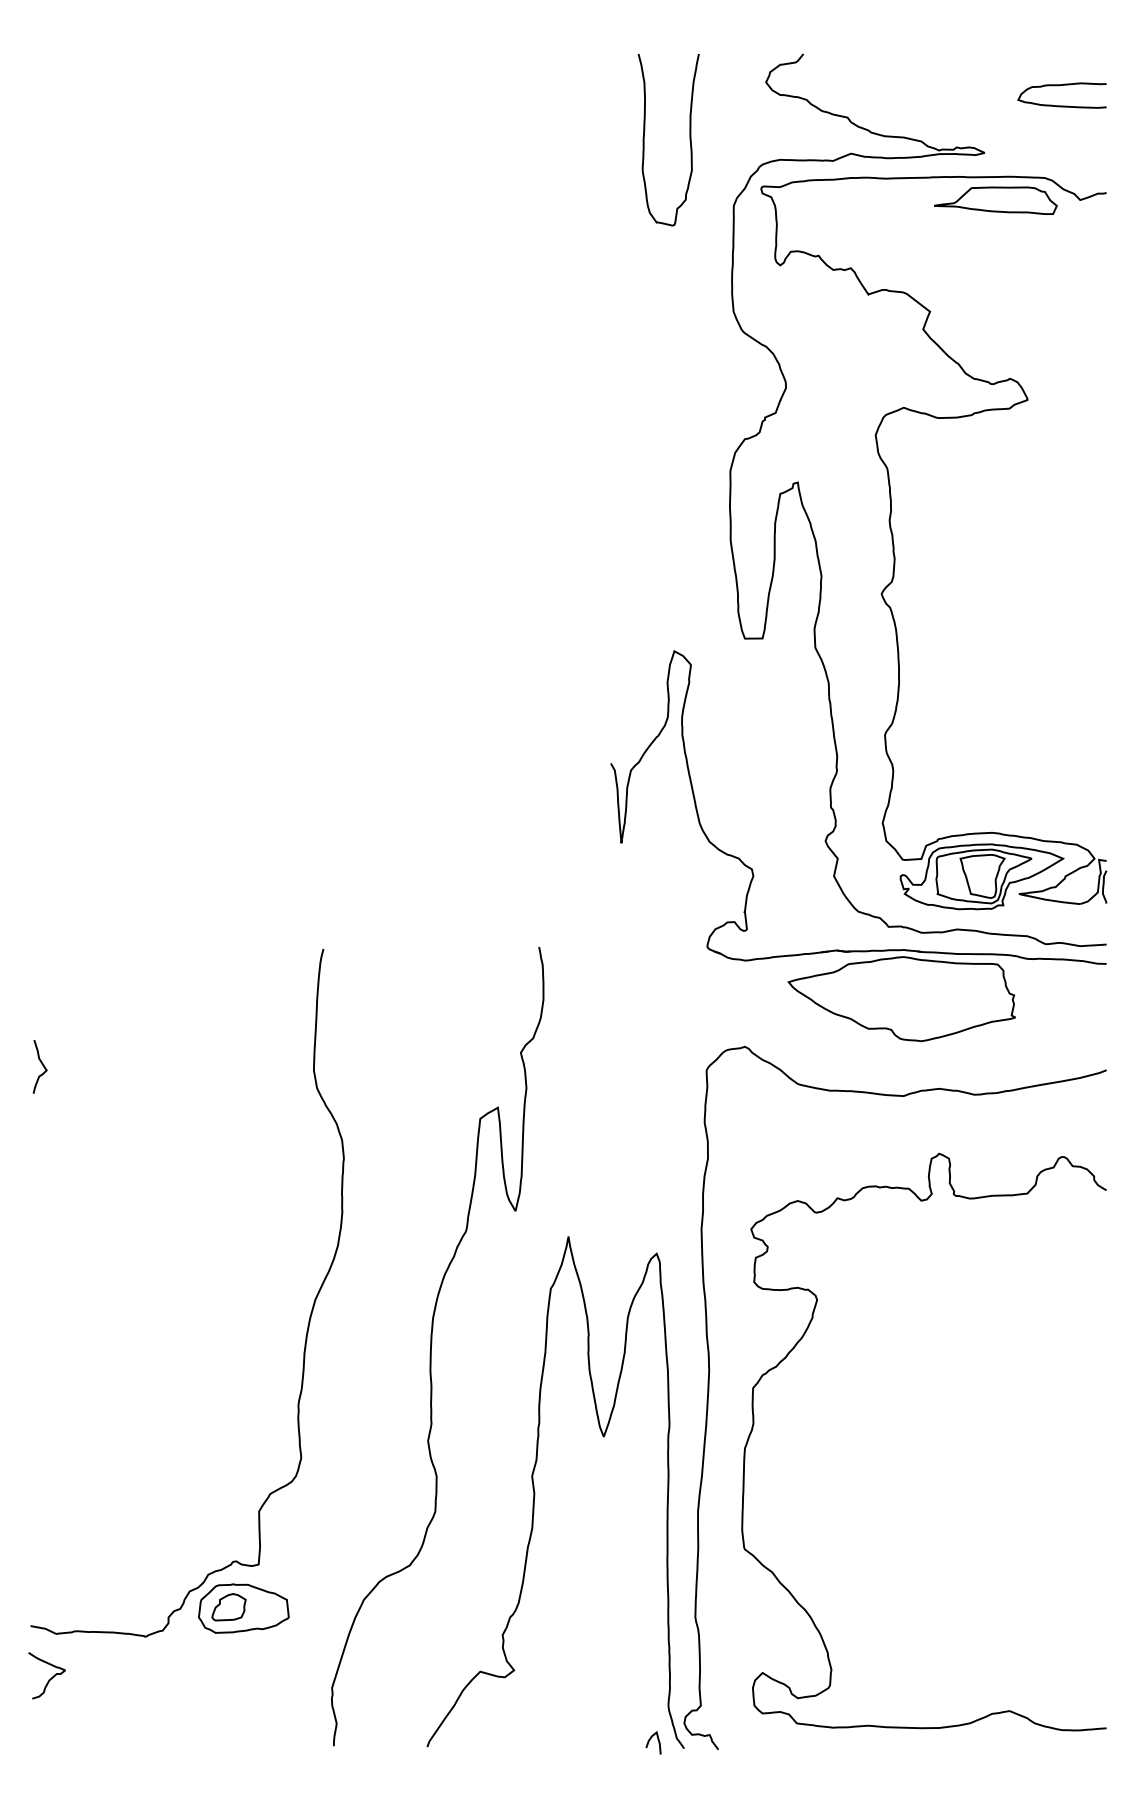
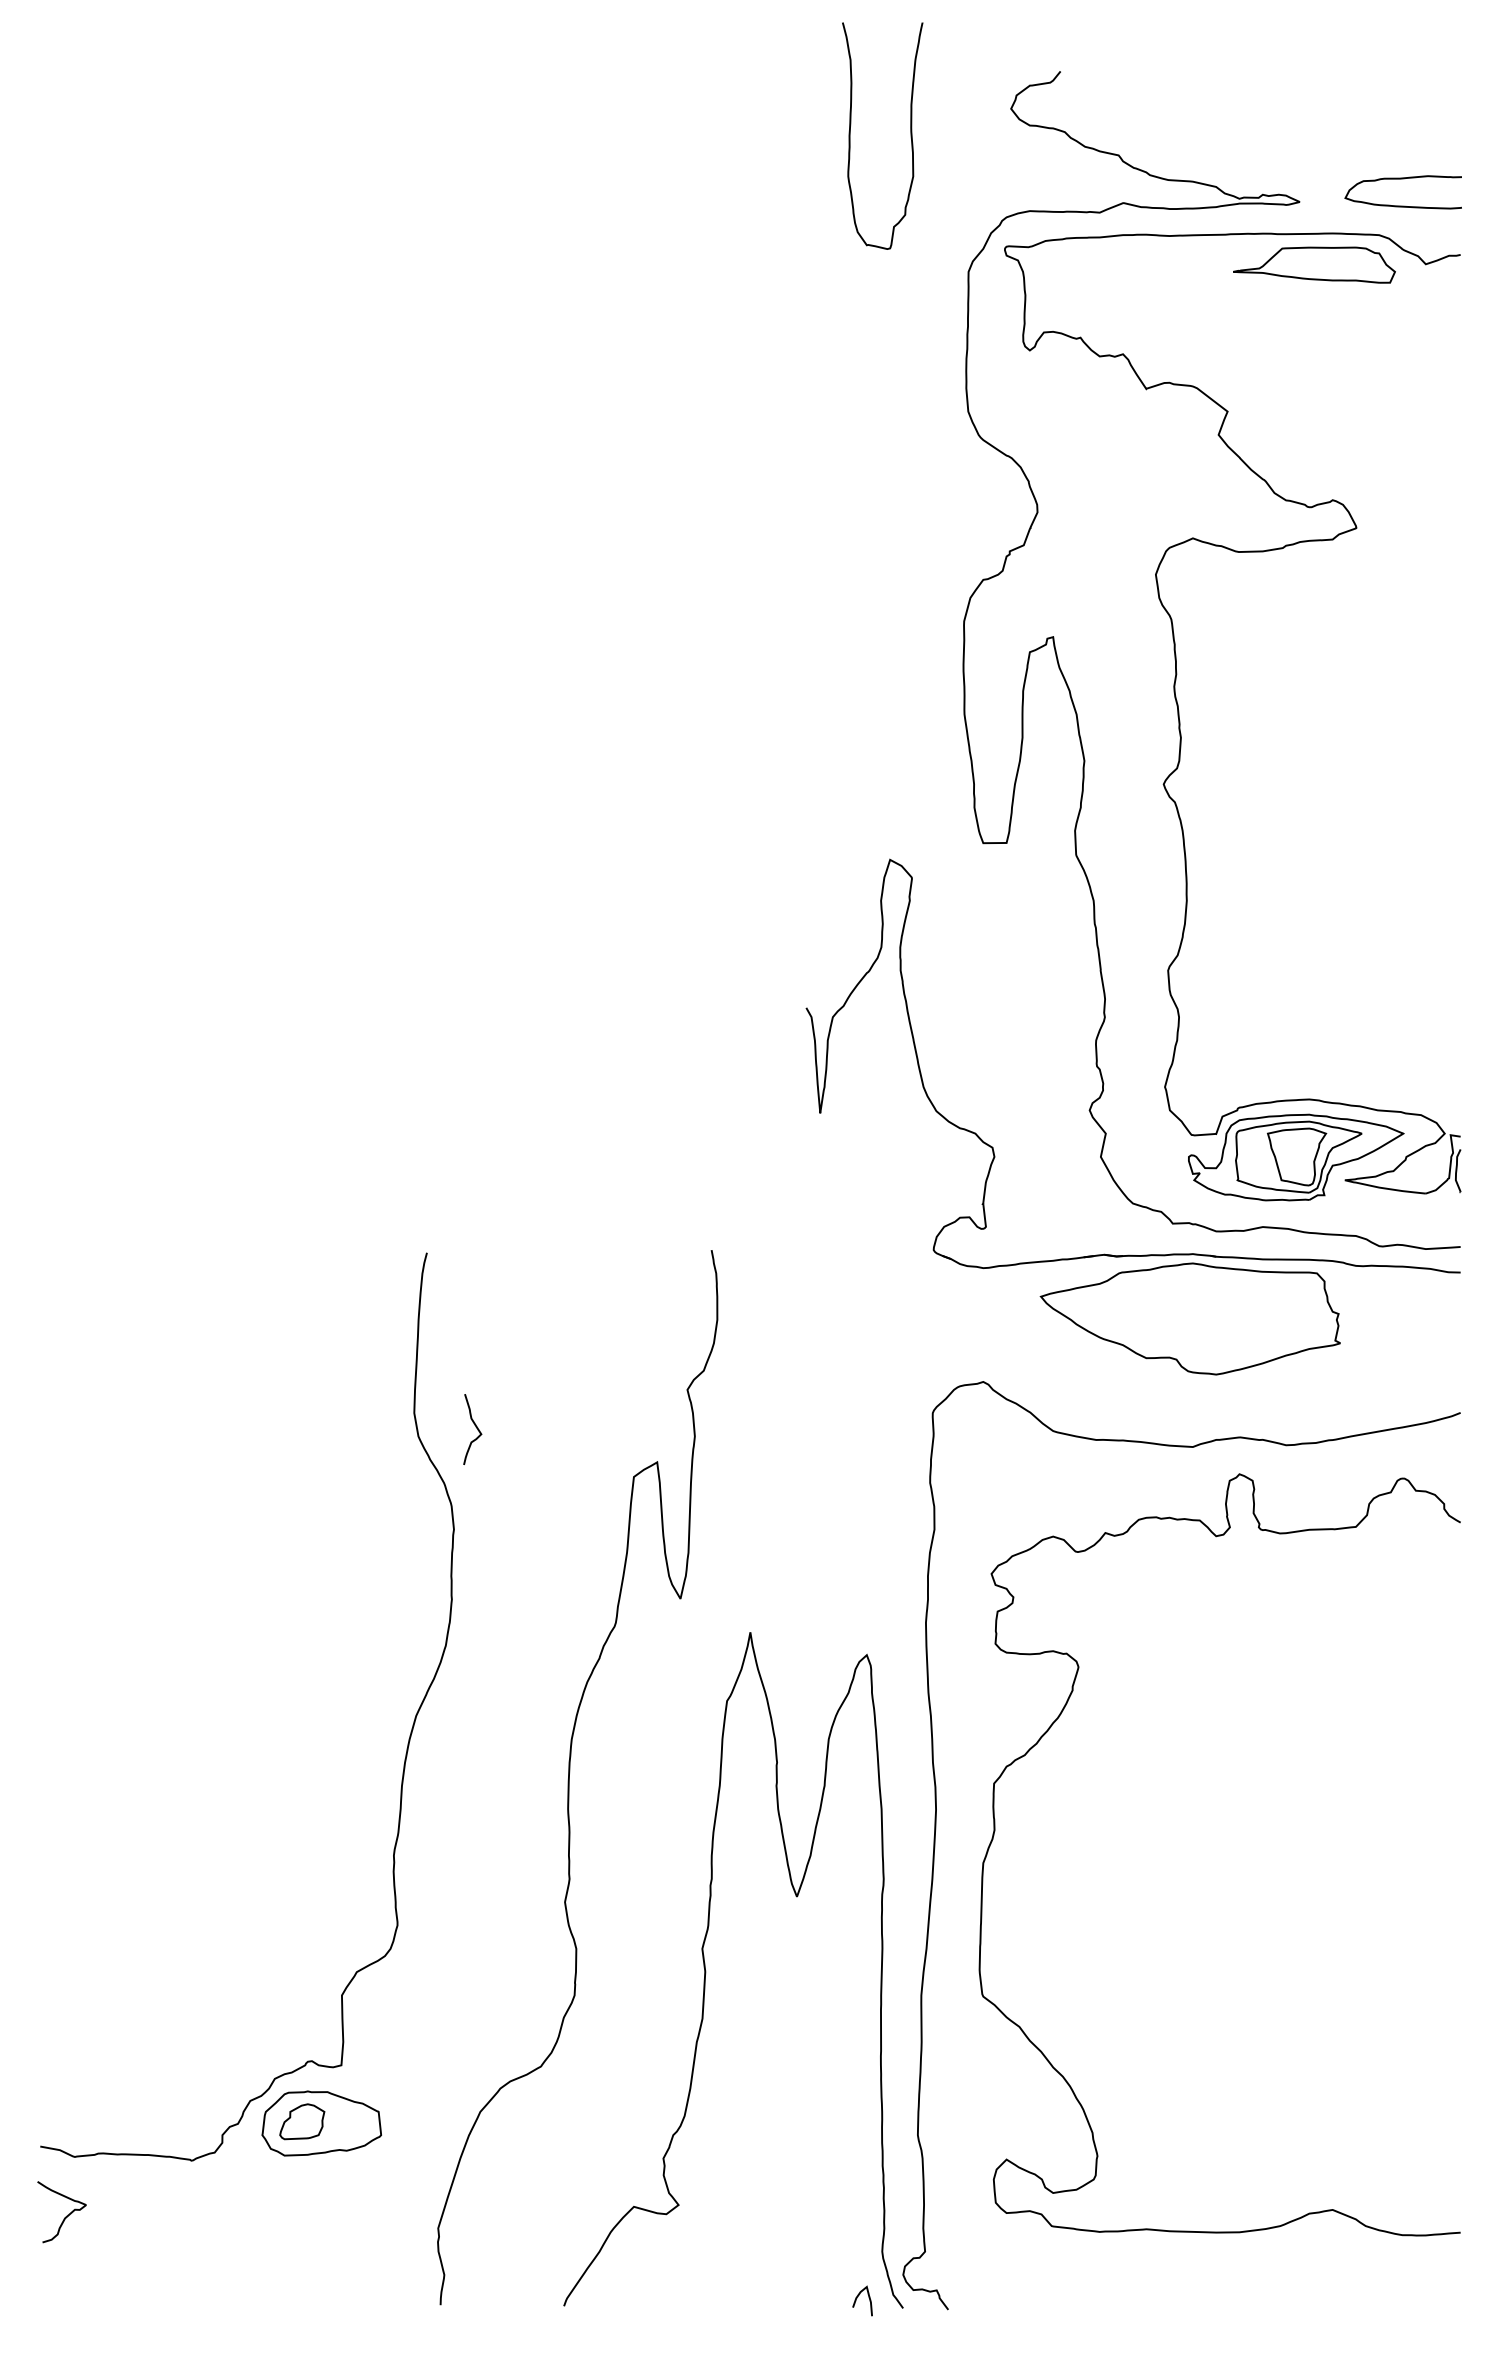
curve: (1059, 86) -> (1399, 180), moved
curve: (689, 140) -> (910, 136), moved
curve: (41, 1064) -> (474, 1426), moved
curve: (803, 1337) -> (1060, 1716), moved

